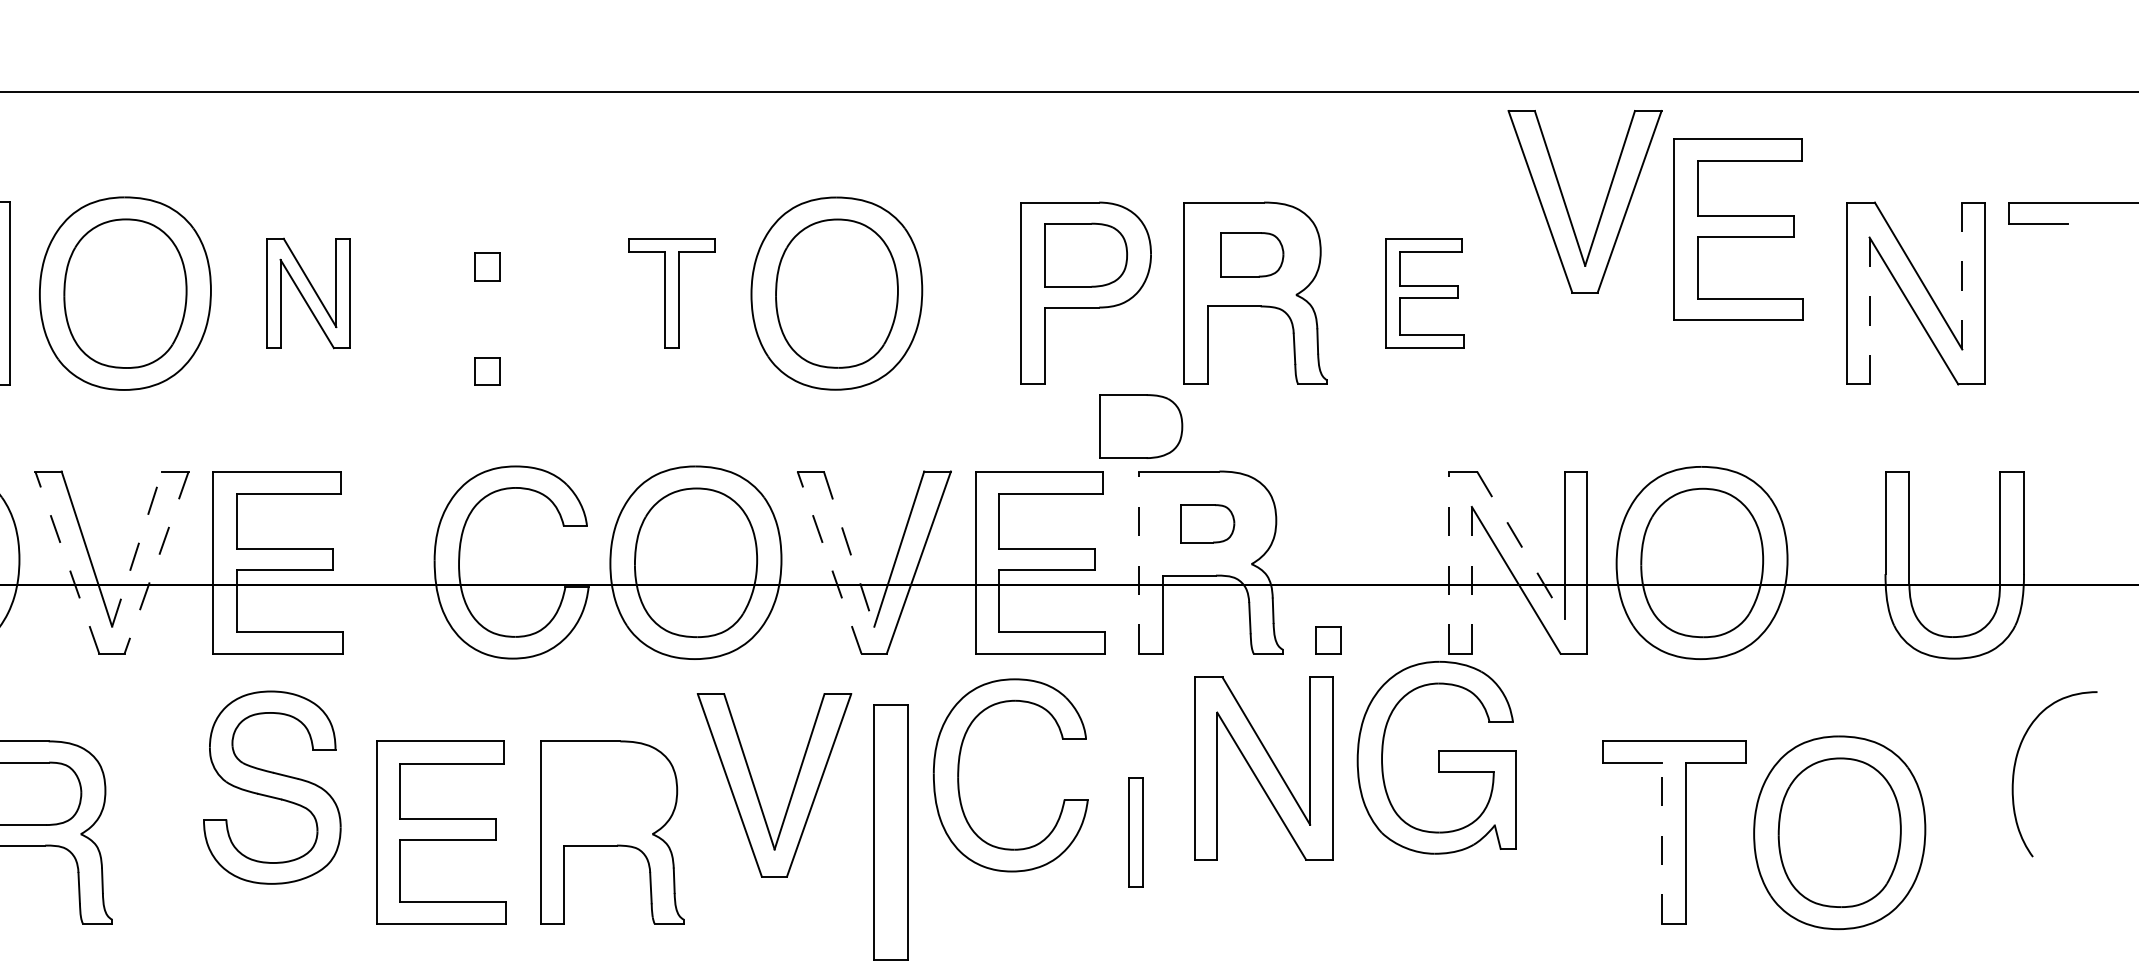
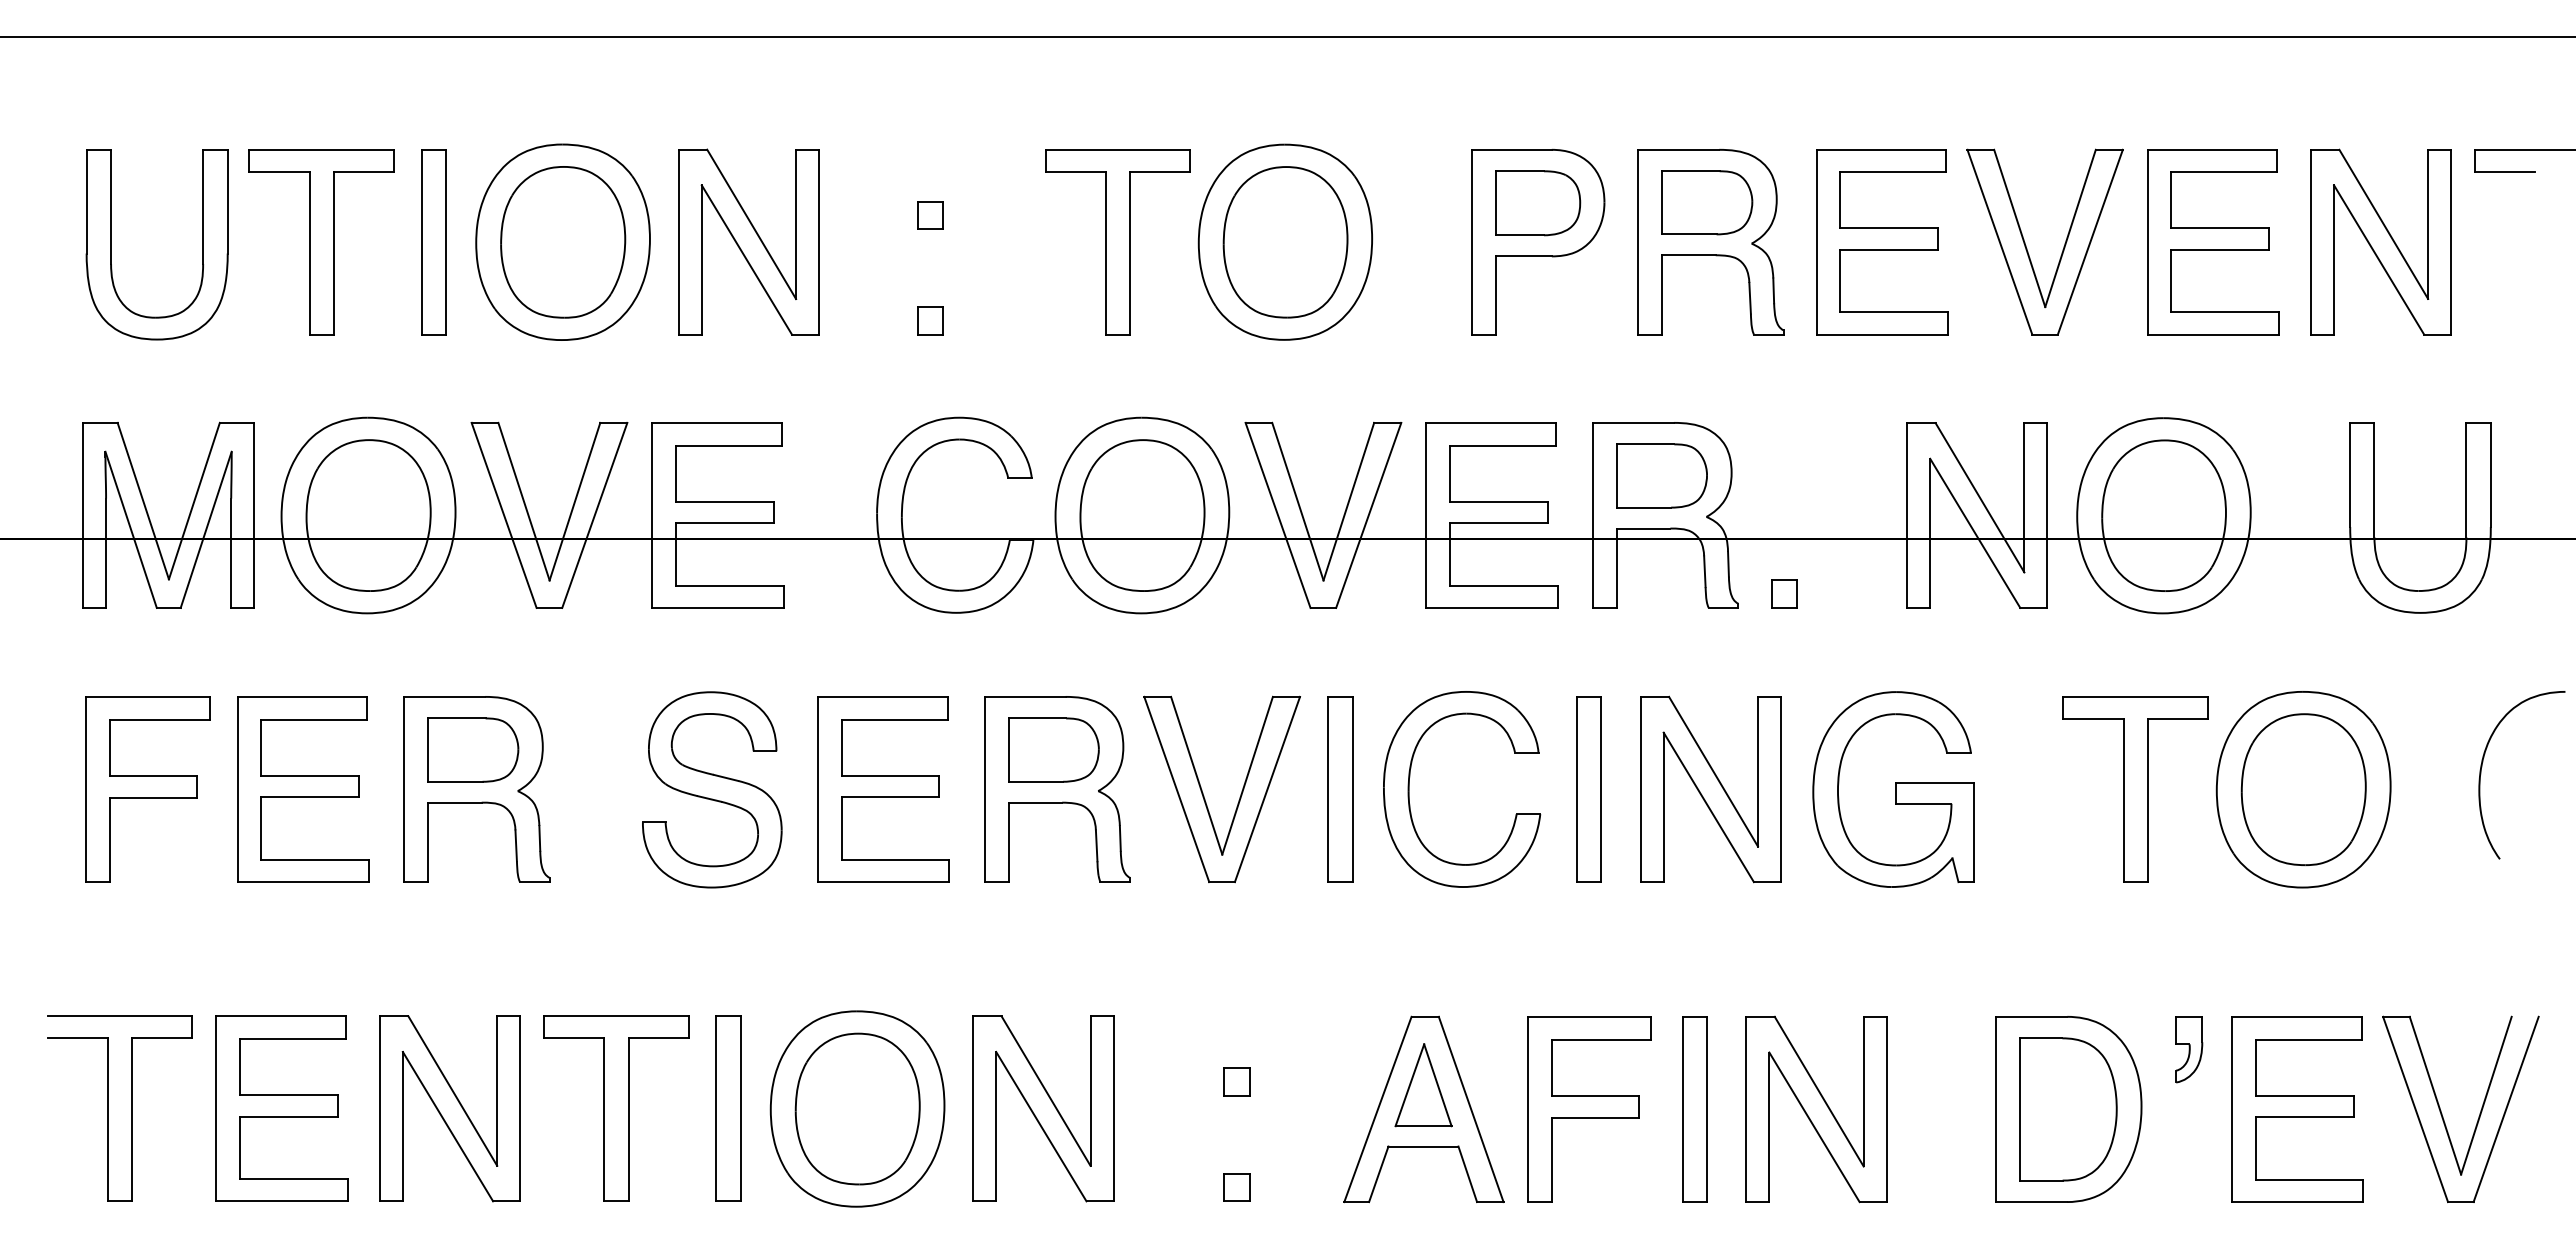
part: (1567, 208) -> (2027, 248), moved
part: (1739, 229) -> (2213, 242), moved
part: (1252, 254) -> (1707, 202), size x1.43
line: (1962, 276) -> (2428, 224), dashed -> solid
part: (308, 292) -> (748, 241), size x1.67
part: (671, 293) -> (1117, 242), size x1.67
part: (1424, 293) -> (1882, 242), size x1.67
line: (1870, 310) -> (2334, 259), dashed -> solid
part: (1141, 426) -> (1594, 377), removed
part: (1207, 523) -> (1661, 475), size x1.67
line: (1521, 545) -> (1980, 497), dashed -> solid
line: (136, 548) -> (574, 501), dashed -> solid
line: (848, 548) -> (1297, 501), dashed -> solid
line: (66, 561) -> (503, 514), dashed -> solid
line: (829, 561) -> (1277, 514), dashed -> solid
line: (156, 562) -> (594, 515), dashed -> solid
line: (1139, 562) -> (1592, 515), dashed -> solid
line: (1449, 562) -> (1907, 515), dashed -> solid
line: (1472, 580) -> (1930, 533), dashed -> solid
part: (1436, 757) -> (1893, 789), moved
curve: (2015, 766) -> (2482, 767), moved
part: (1263, 768) -> (1710, 789), moved
part: (959, 775) -> (1409, 789), moved
part: (272, 787) -> (712, 789), moved
part: (757, 791) -> (1204, 795), moved
part: (608, 793) -> (1053, 749), added
part: (891, 832) -> (1340, 789), size x0.71
part: (1135, 832) -> (1588, 789), size x1.67
line: (1662, 843) -> (2123, 800), dashed -> solid

